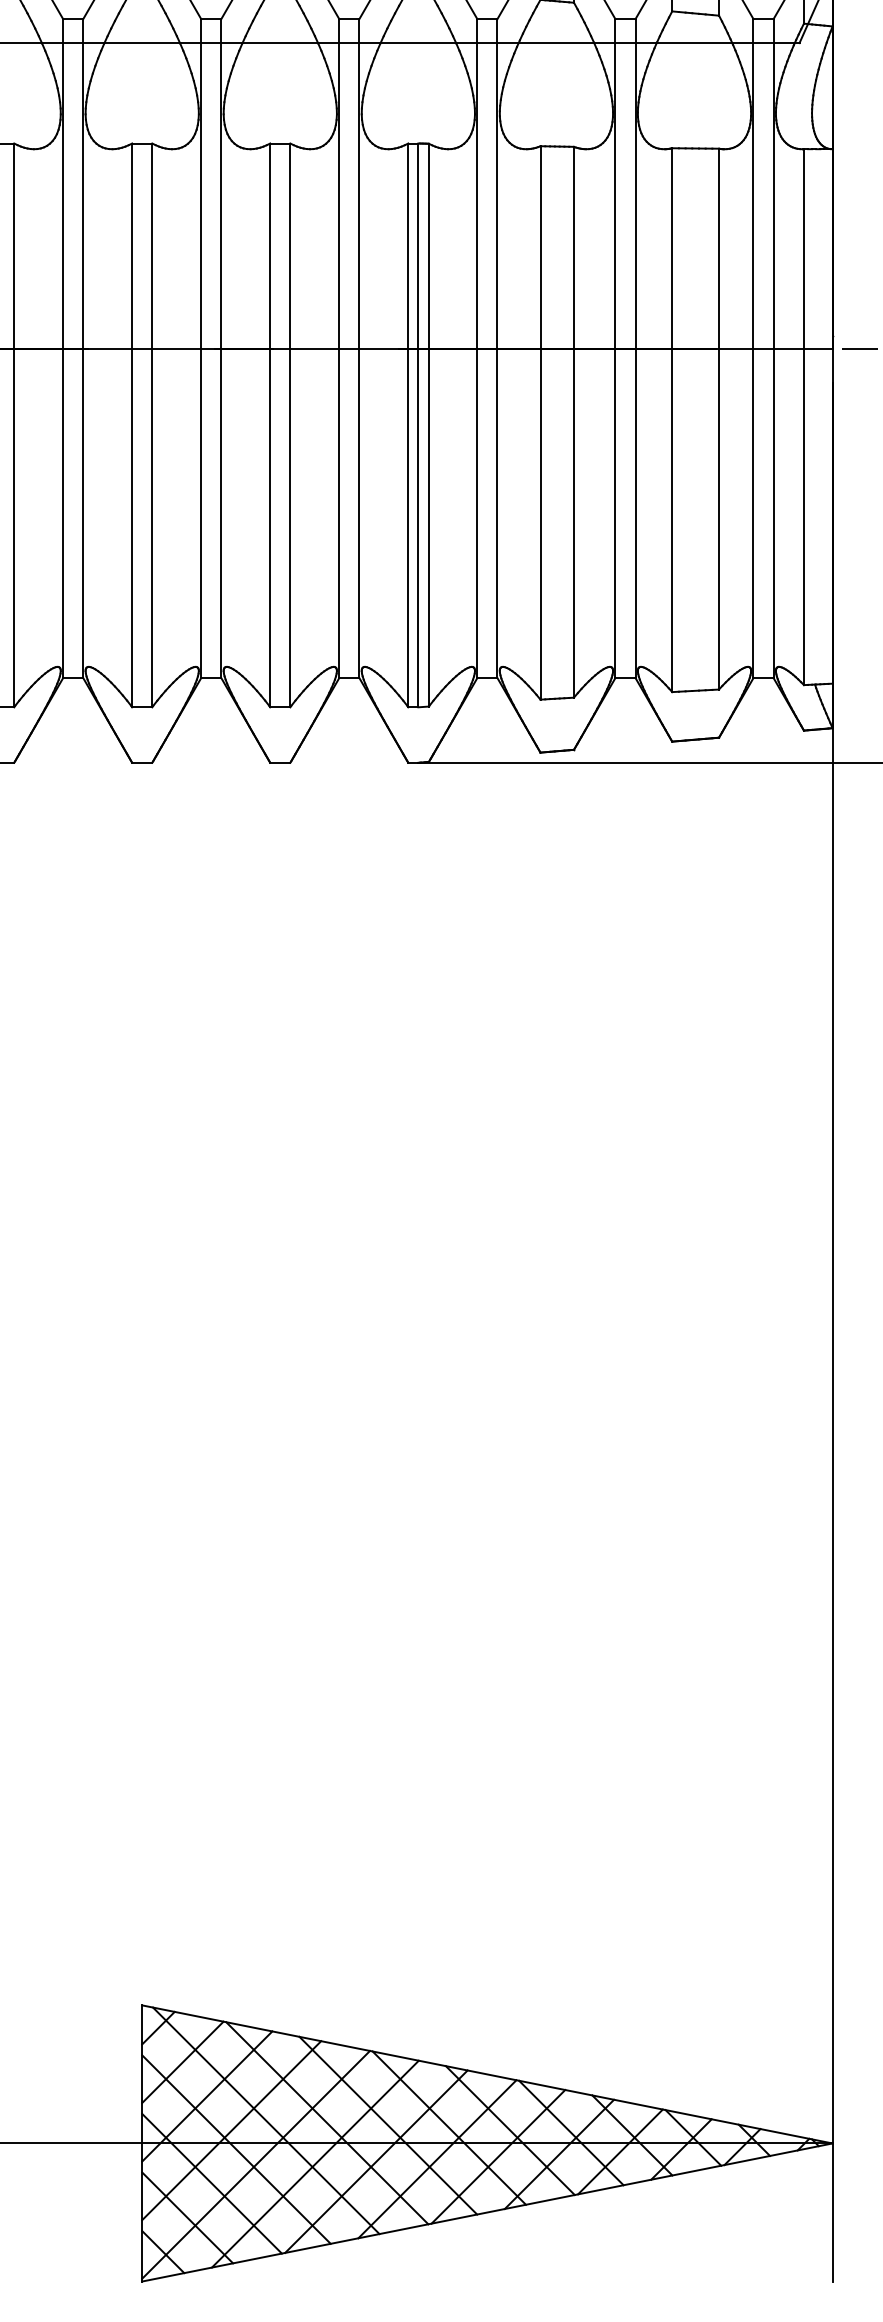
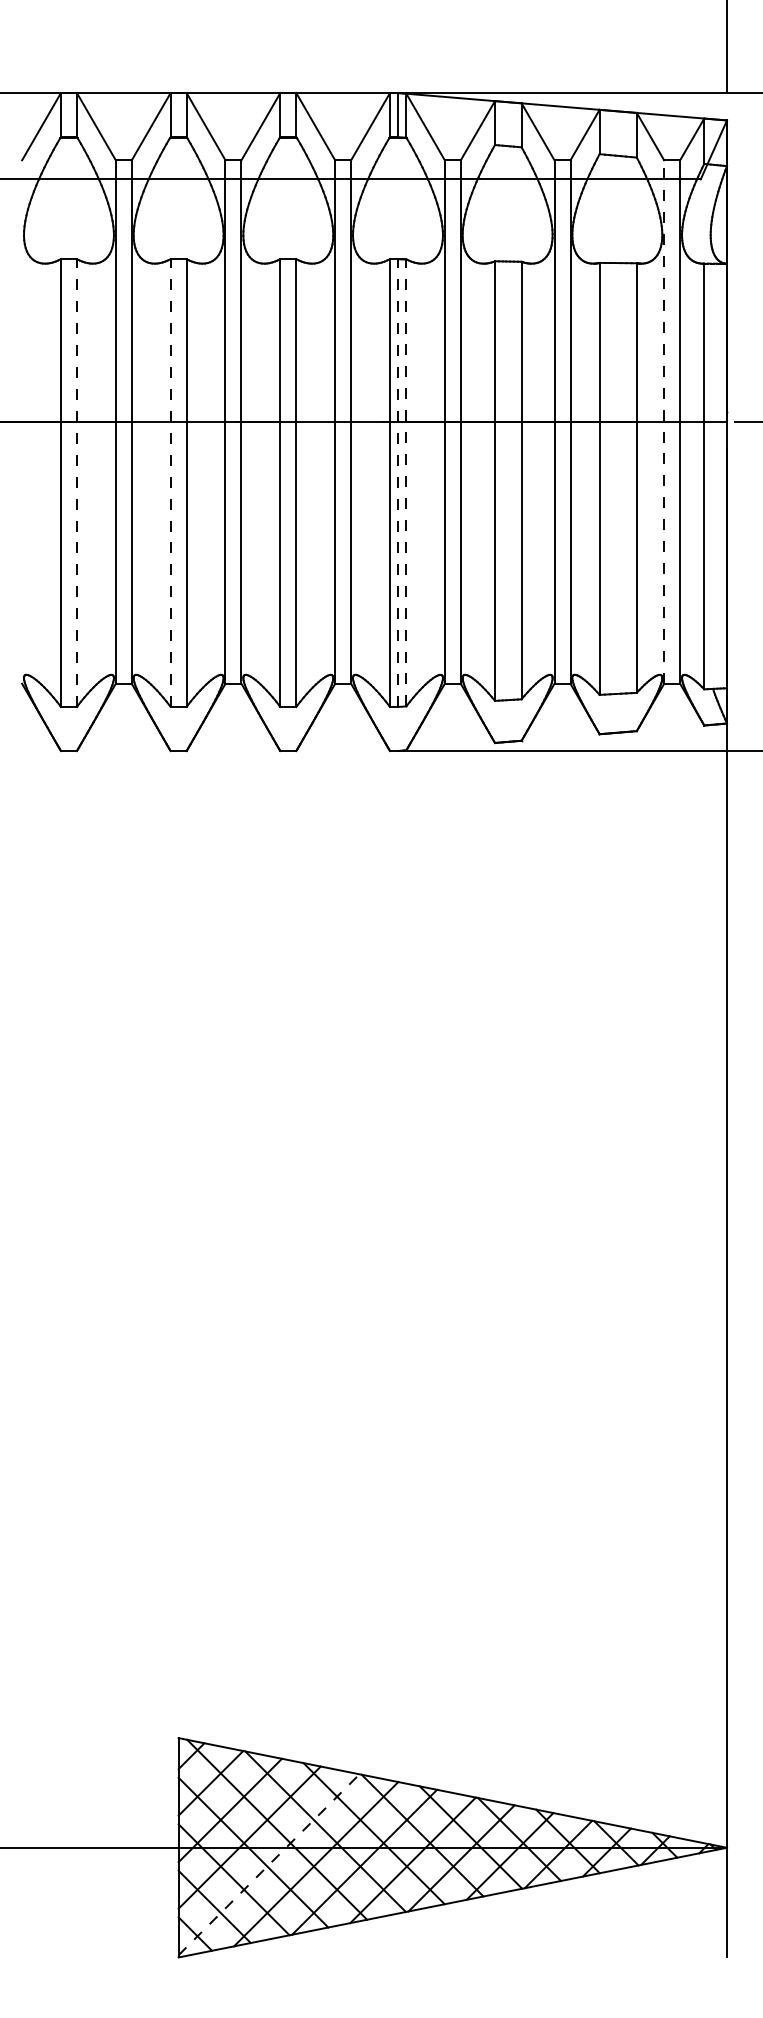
line: (753, 349) -> (664, 422), solid -> dashed
line: (429, 424) -> (406, 482), solid -> dashed
line: (13, 425) -> (76, 483), solid -> dashed
line: (131, 425) -> (170, 483), solid -> dashed
line: (417, 425) -> (397, 483), solid -> dashed
line: (256, 2164) -> (269, 1864), solid -> dashed

